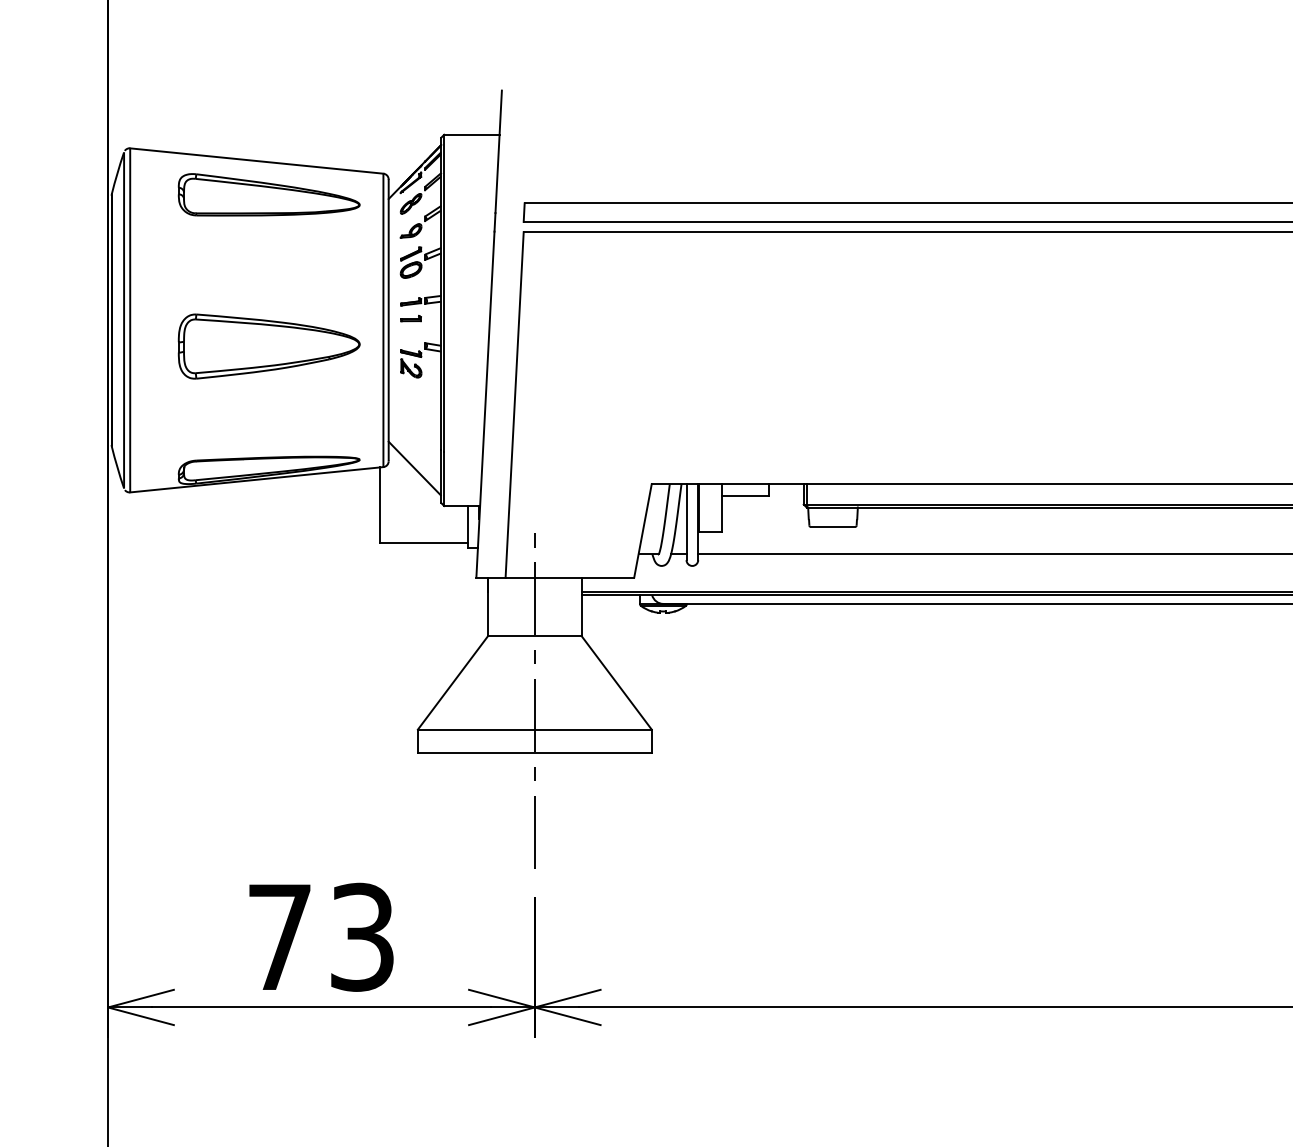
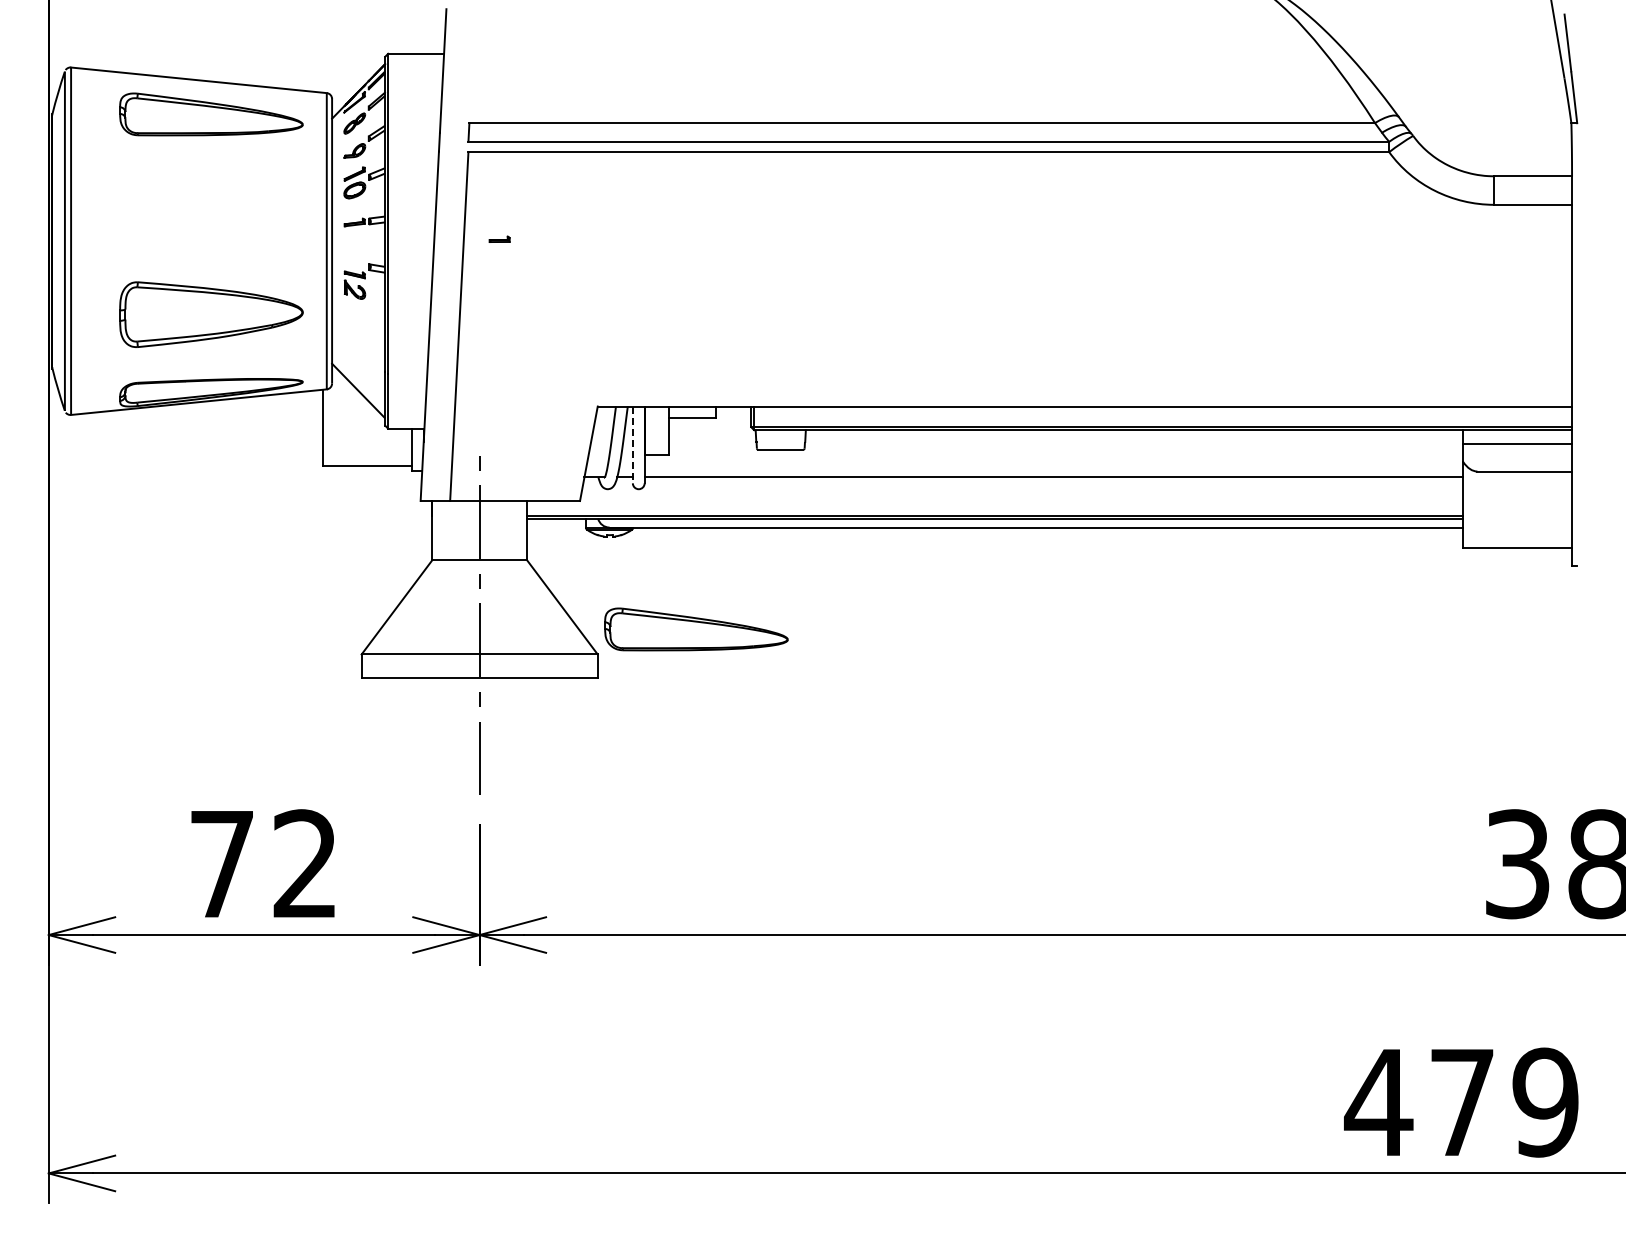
part: (410, 317) -> (499, 238), moved
part: (269, 346) -> (211, 314), moved
line: (686, 522) -> (632, 445), solid -> dashed
part: (749, 704) -> (696, 629), added
text: (362, 937) -> (305, 864), 73 -> 72

